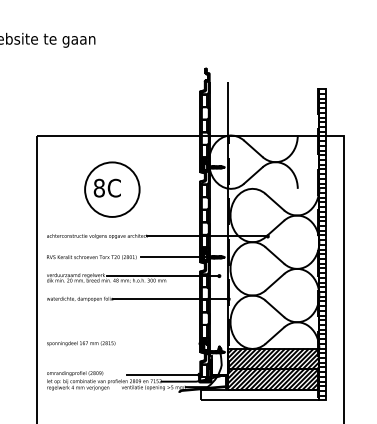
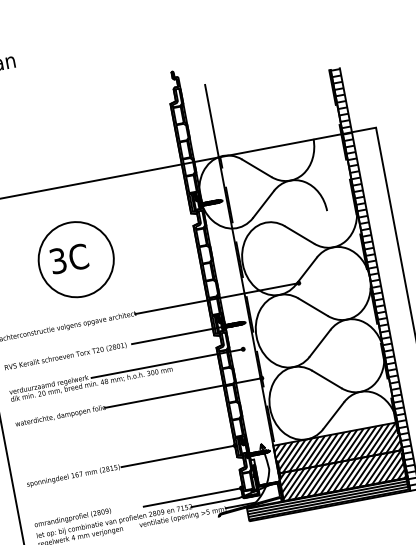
text: (98, 187) -> (56, 260), 8C -> 3C
line: (158, 343) -> (178, 456), added
hatch: (259, 394) -> (327, 499), added

